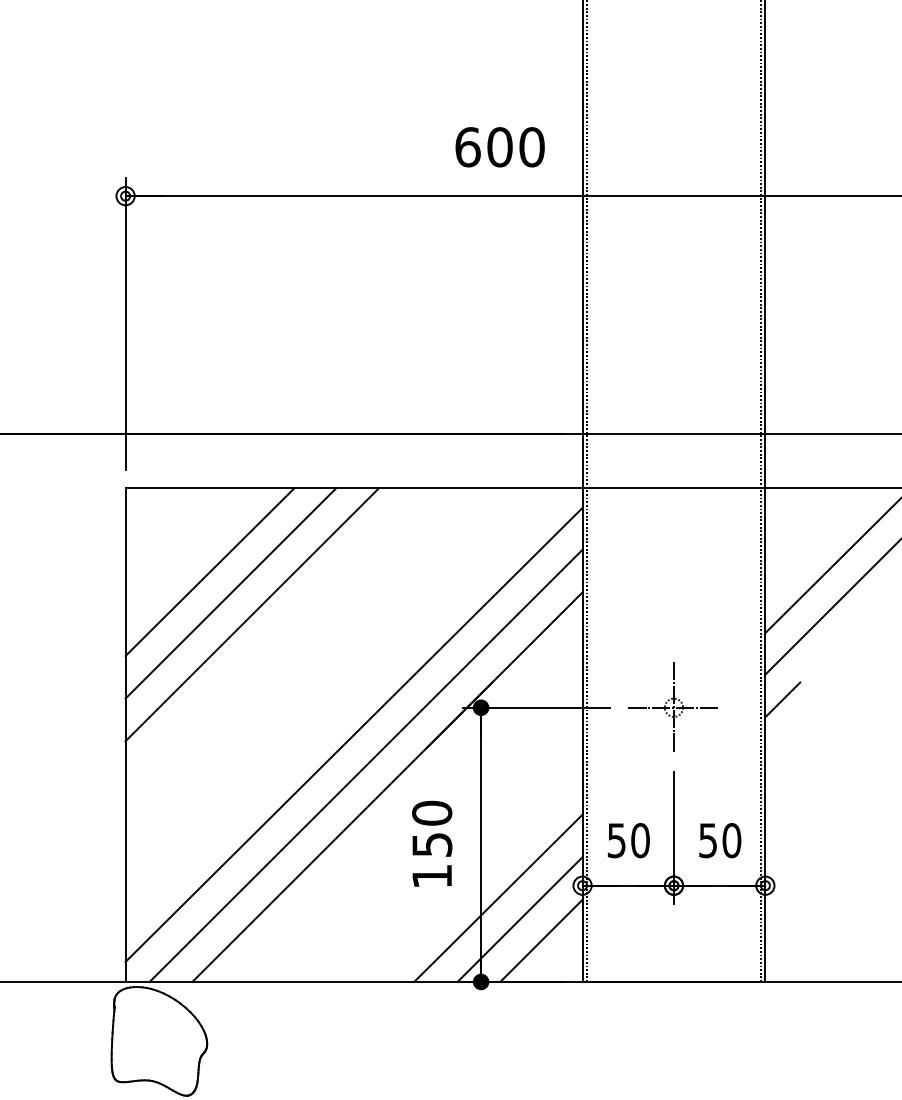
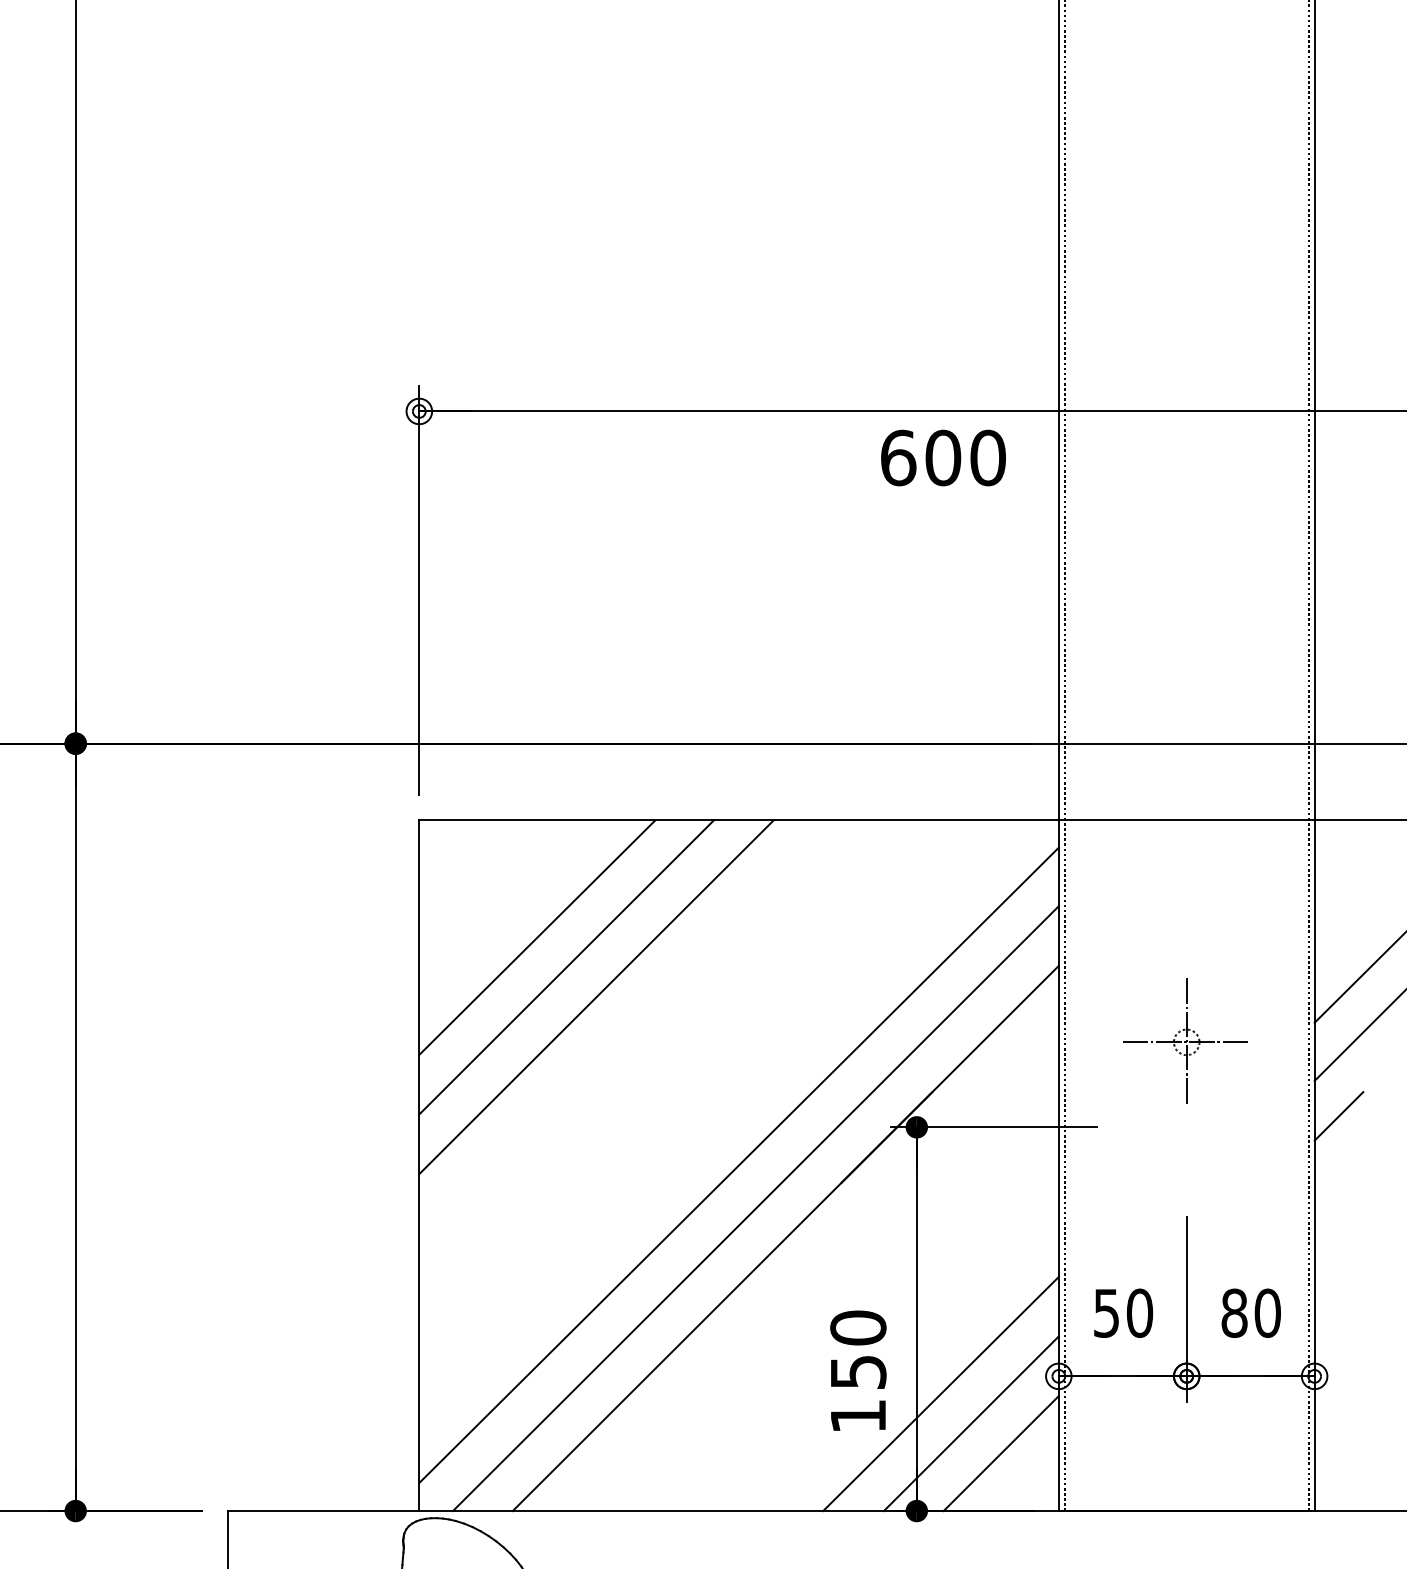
text: (500, 146) -> (943, 457), moved
part: (673, 706) -> (1185, 1040), moved
text: (708, 840) -> (1234, 1312), 50 -> 80
text: (432, 843) -> (858, 1370), moved

